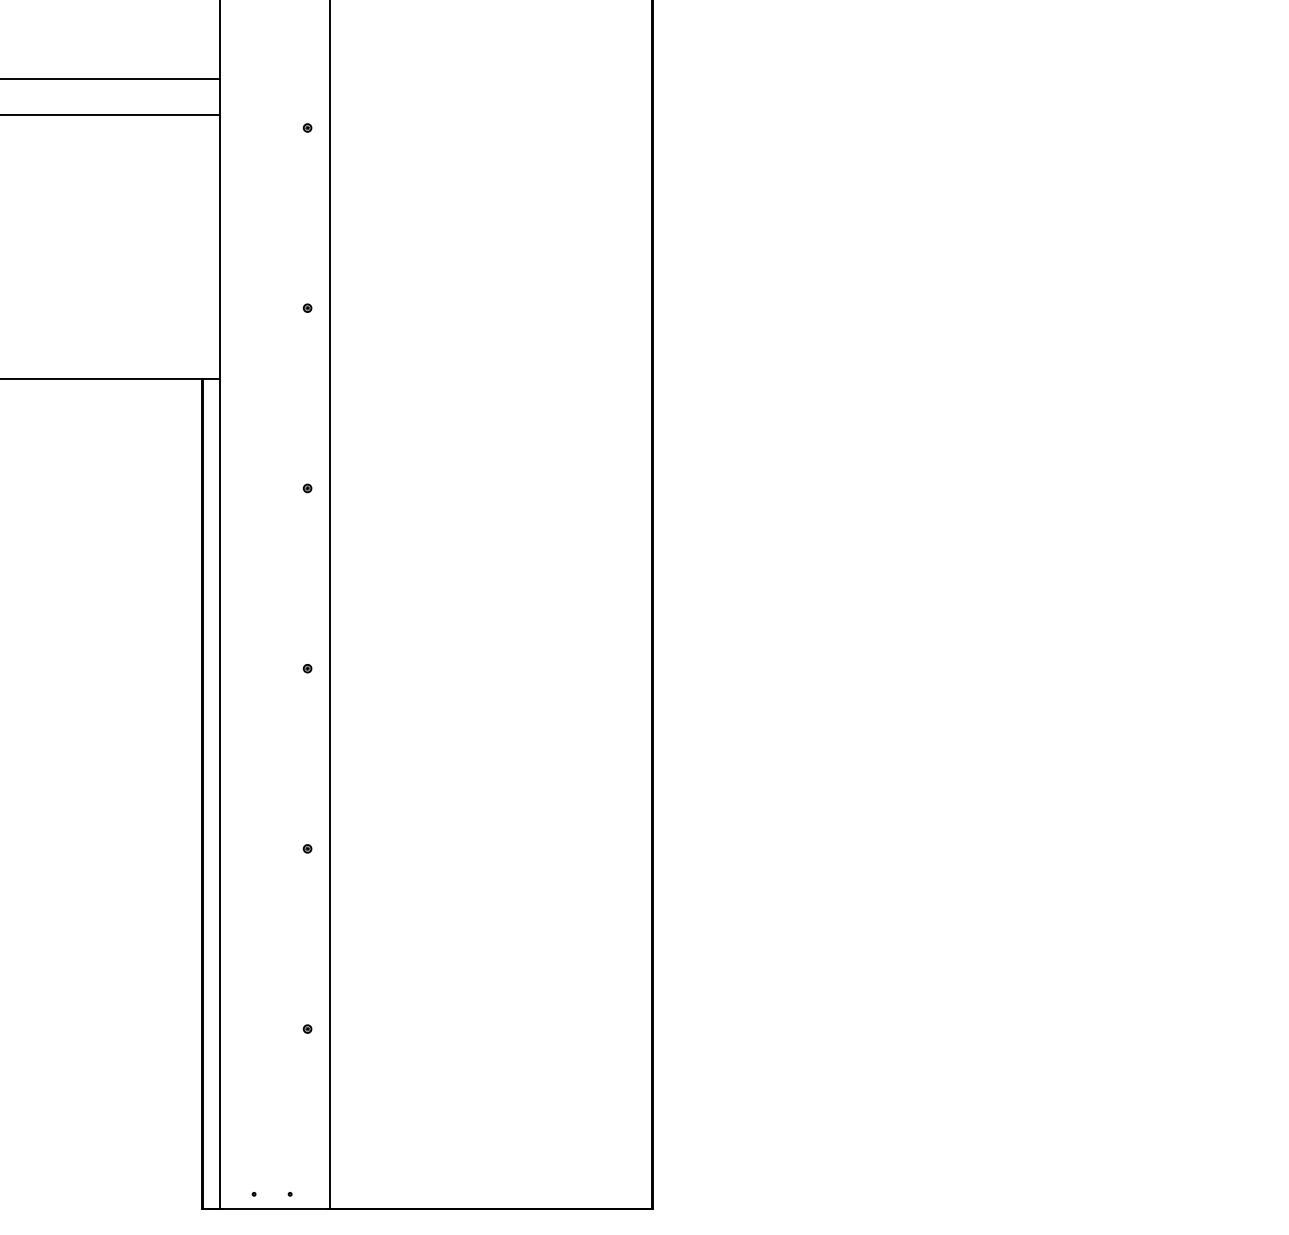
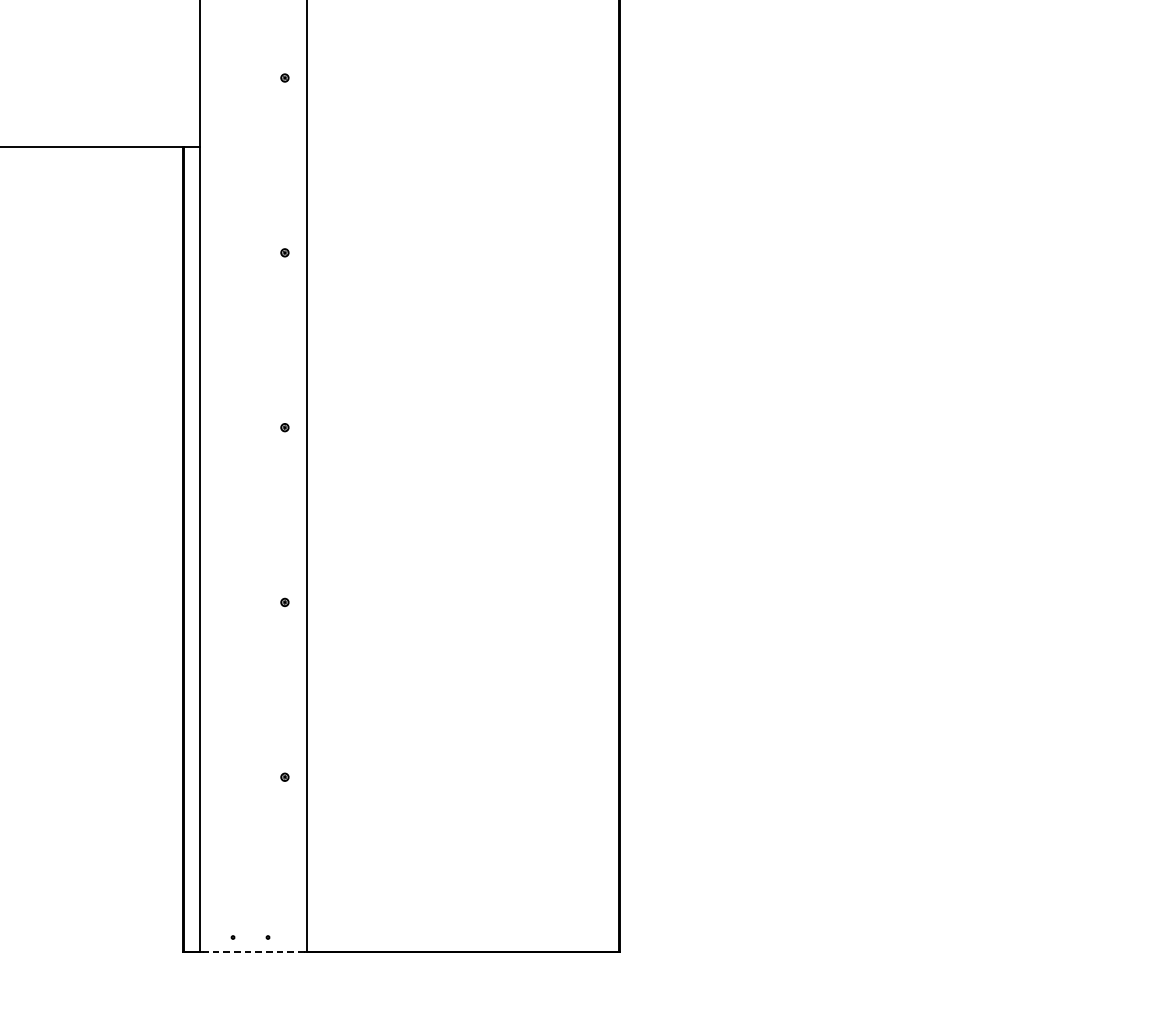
line: (275, 1209) -> (253, 952), solid -> dashed

